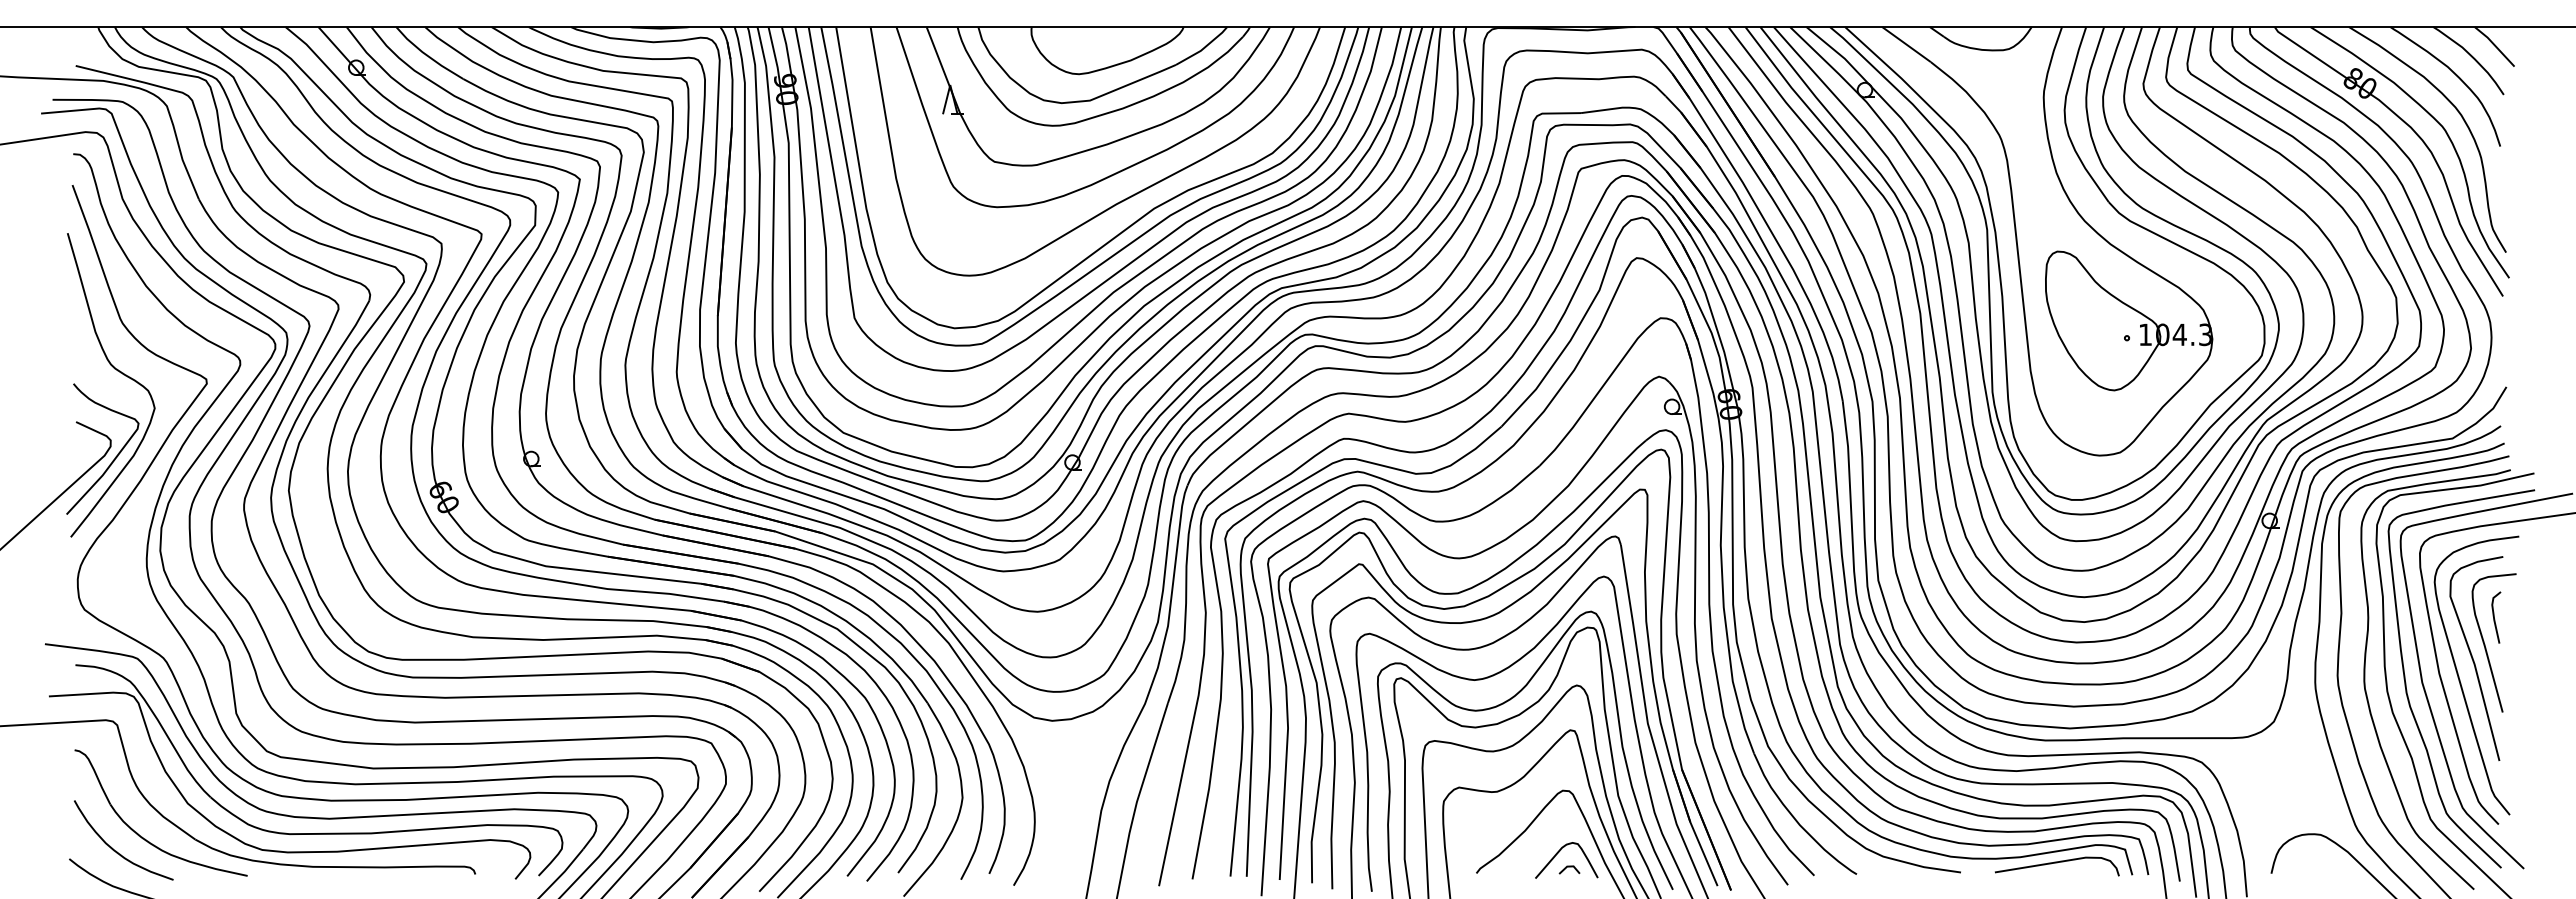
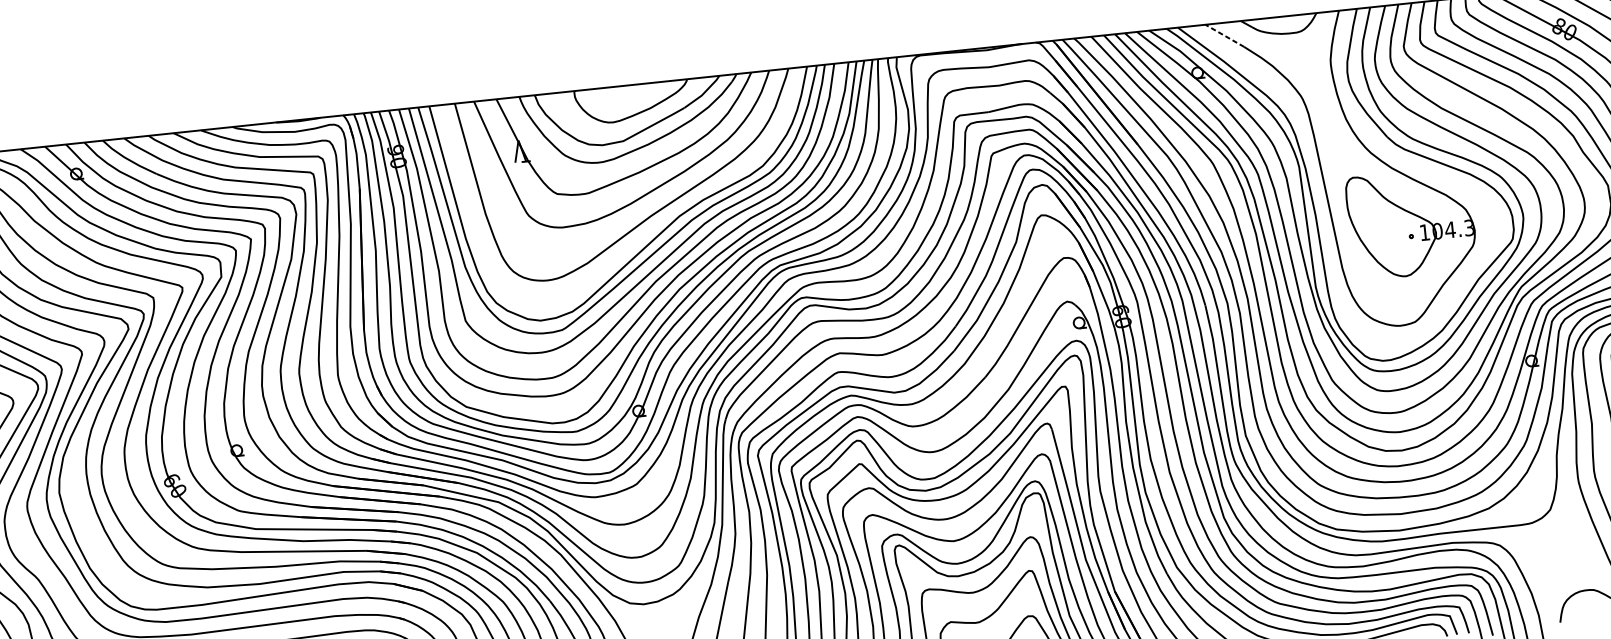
line: (1906, 44) -> (1224, 35), solid -> dashed

